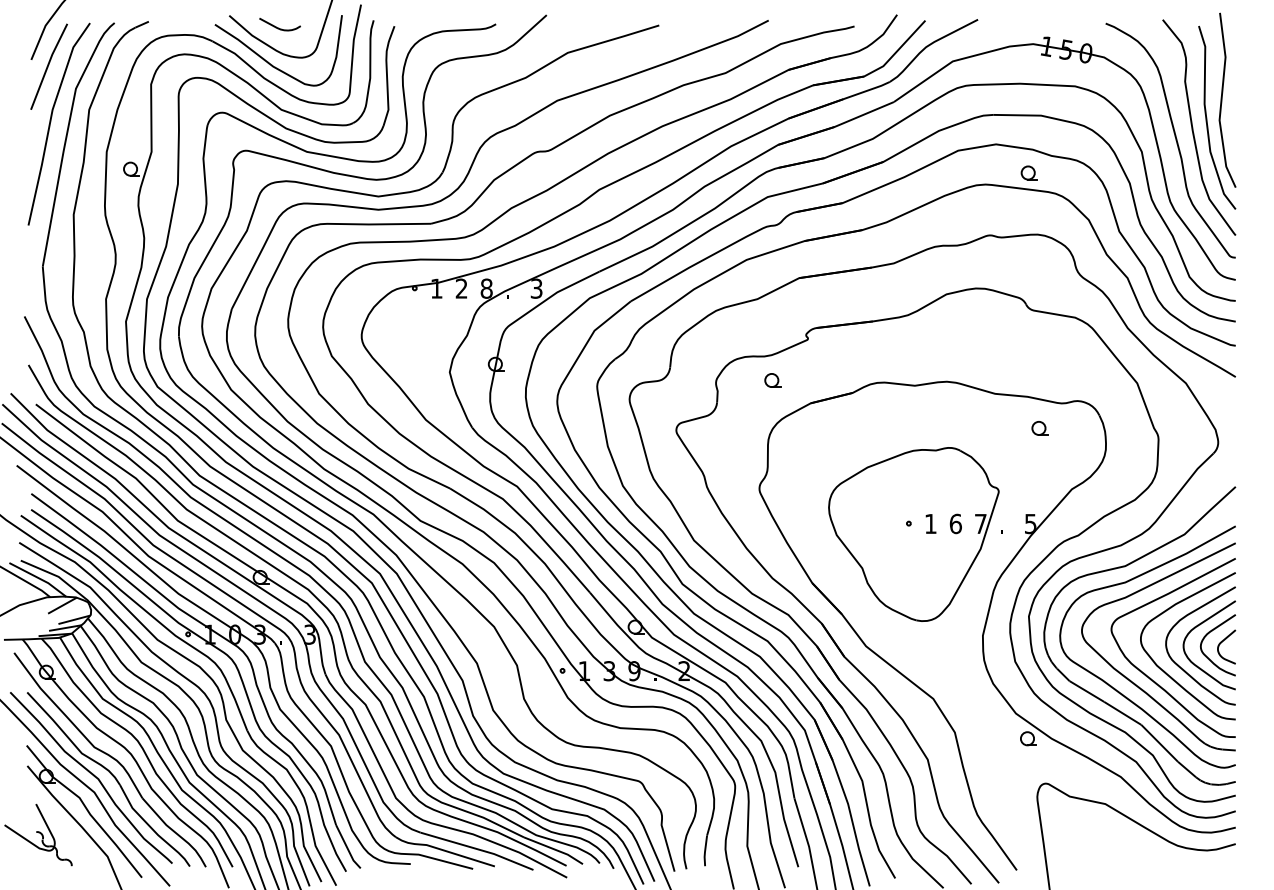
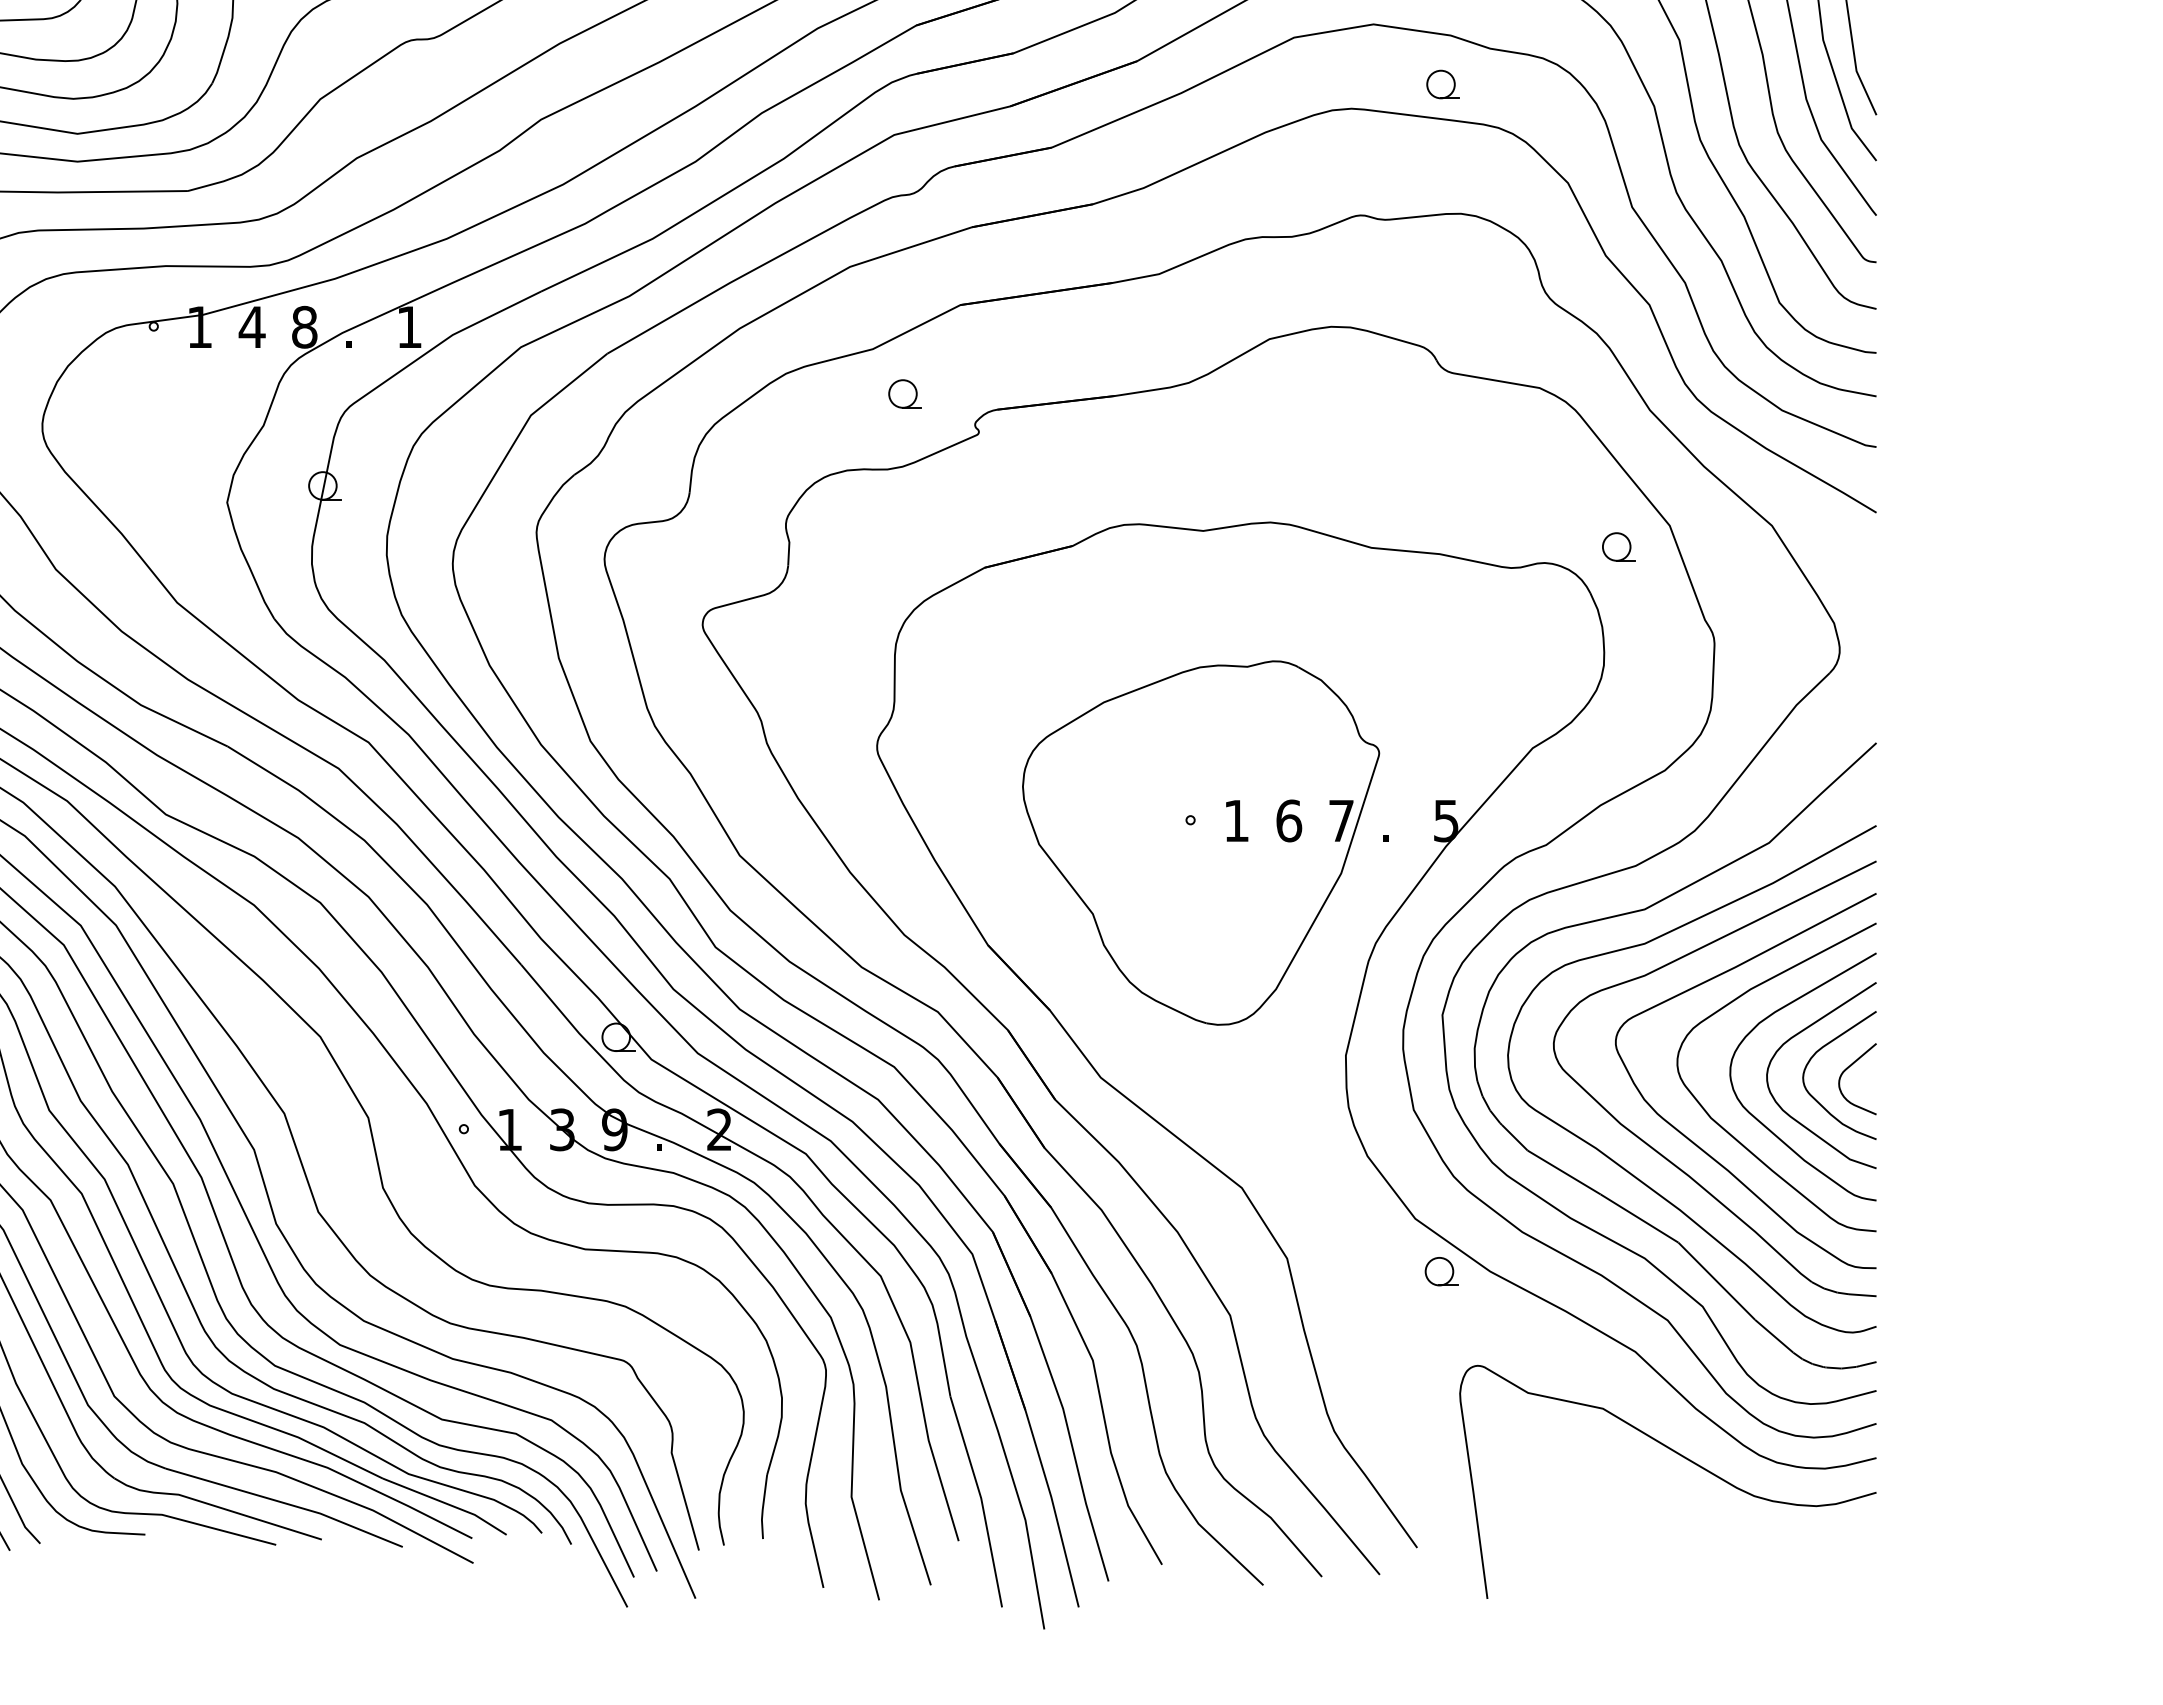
text: (461, 288) -> (251, 326), 2 -> 4
text: (536, 288) -> (409, 326), 3 -> 1
part: (772, 380) -> (904, 393), moved
part: (1039, 428) -> (1617, 547), moved

